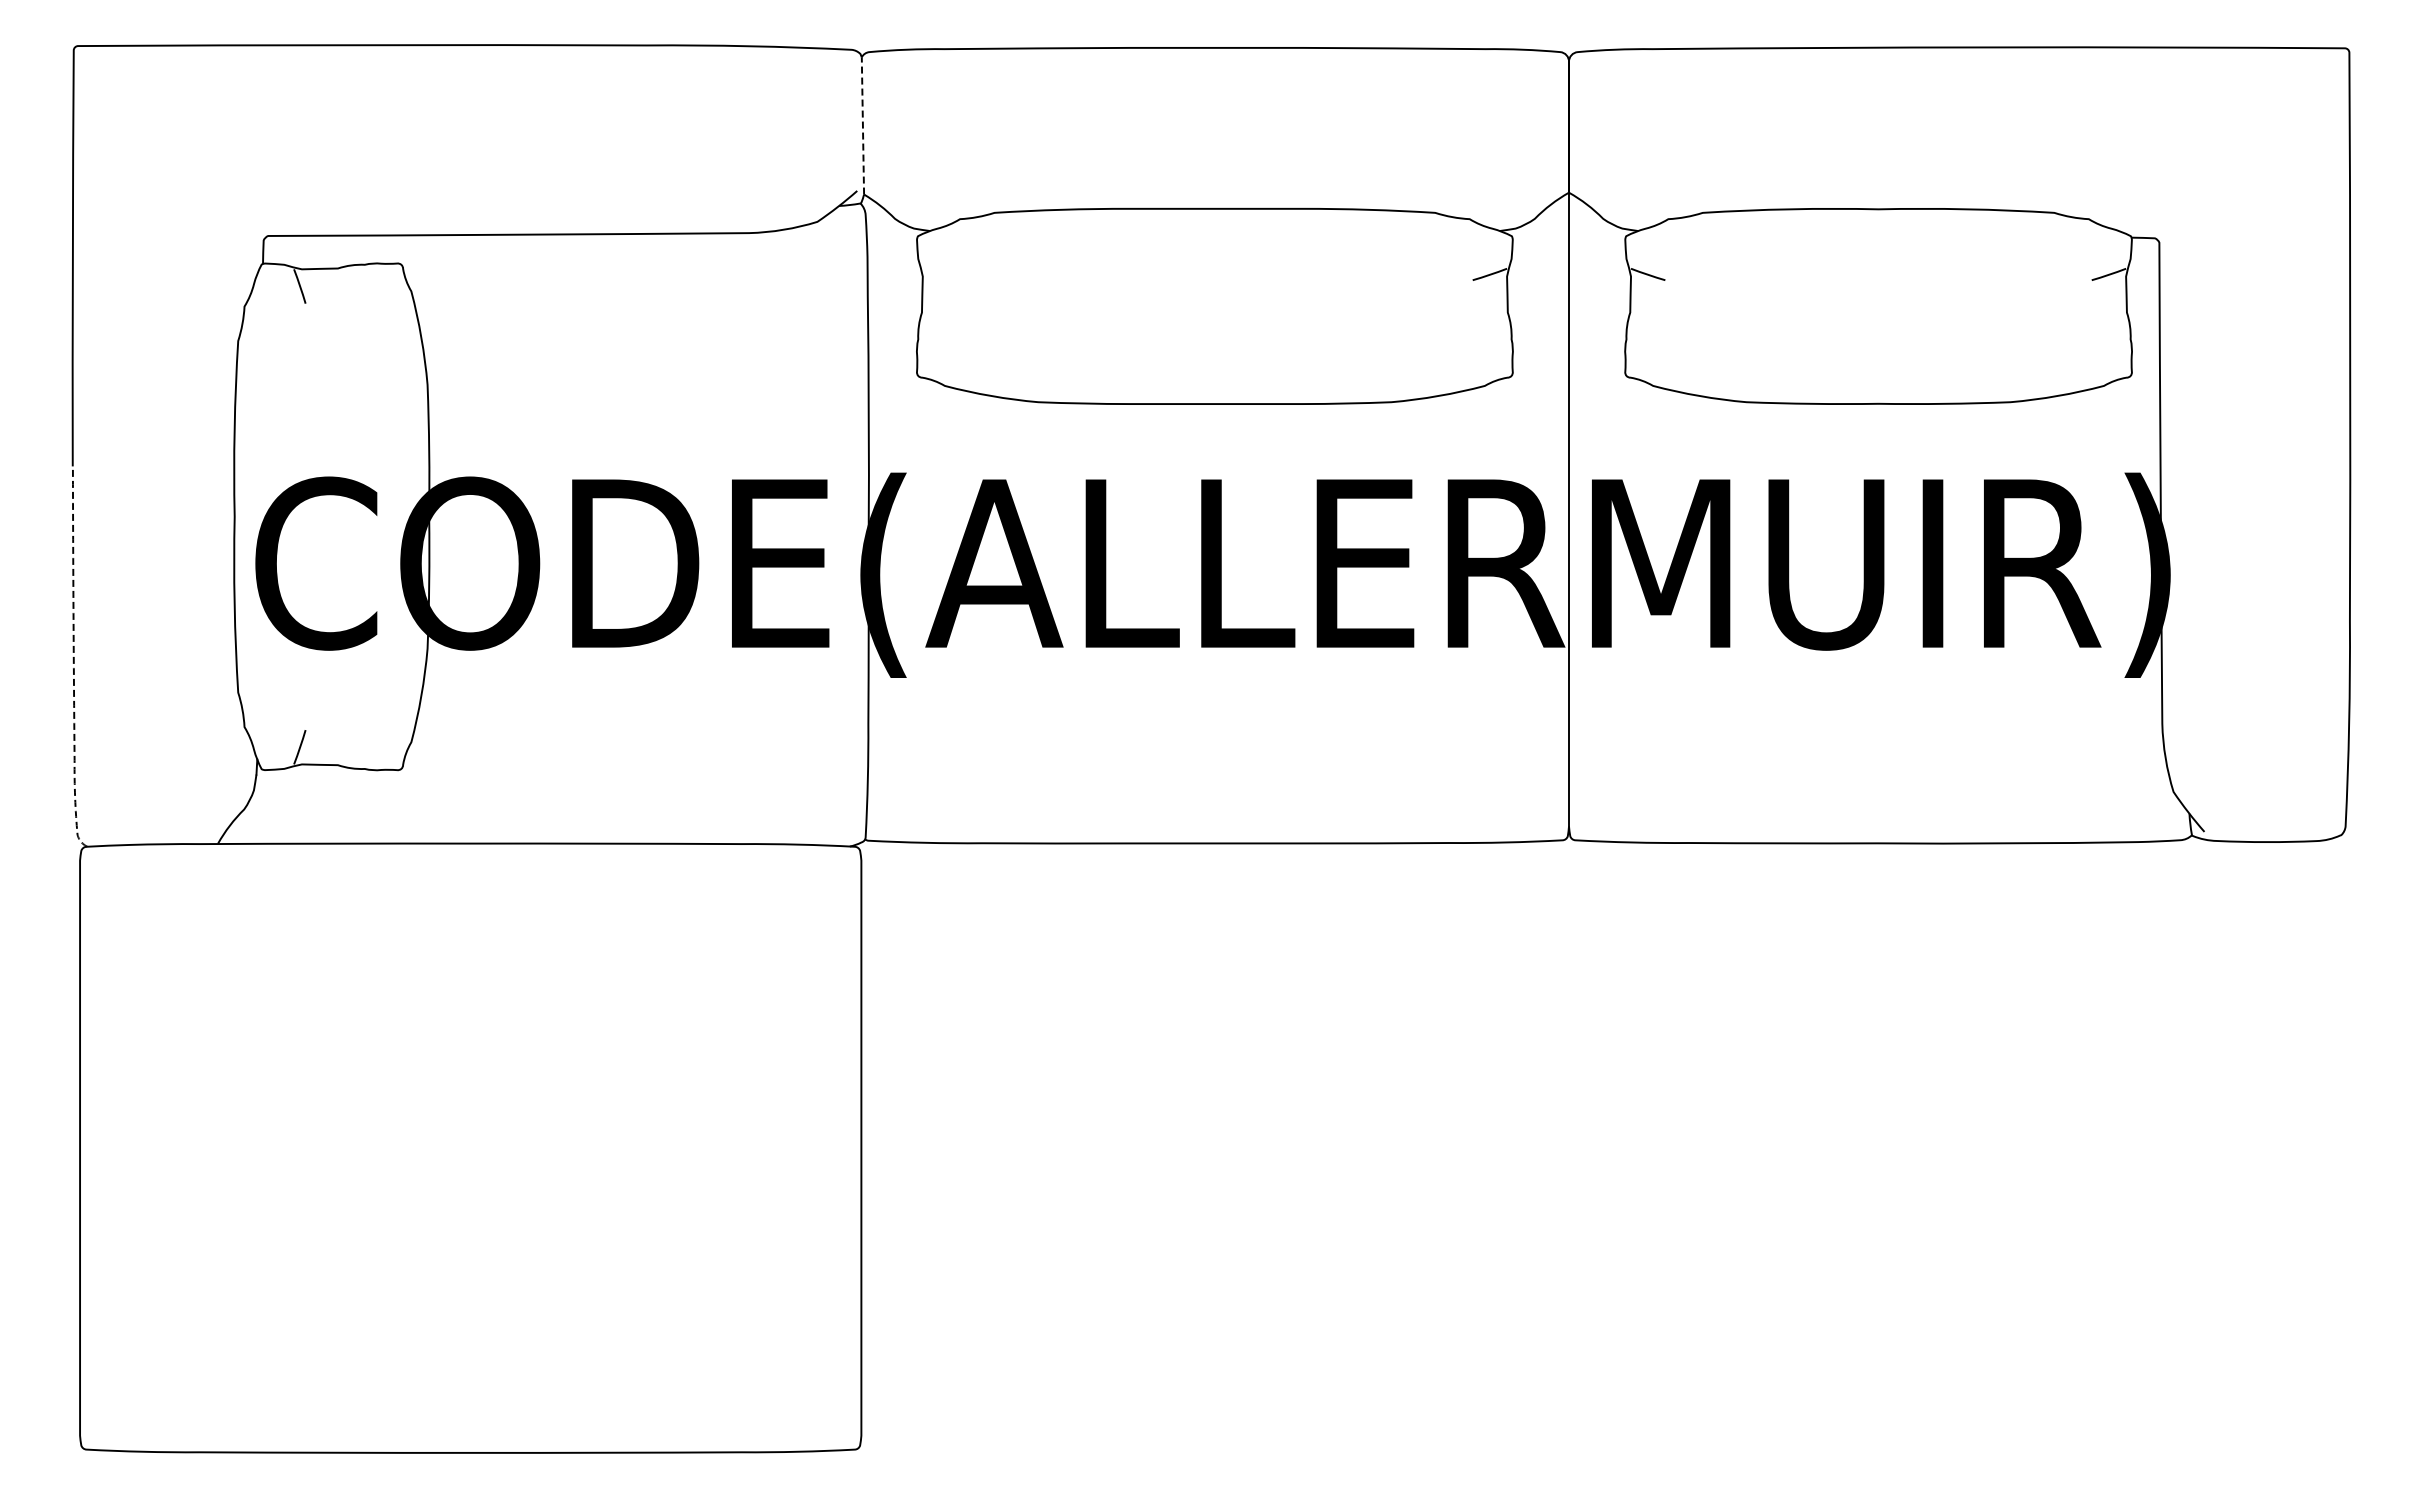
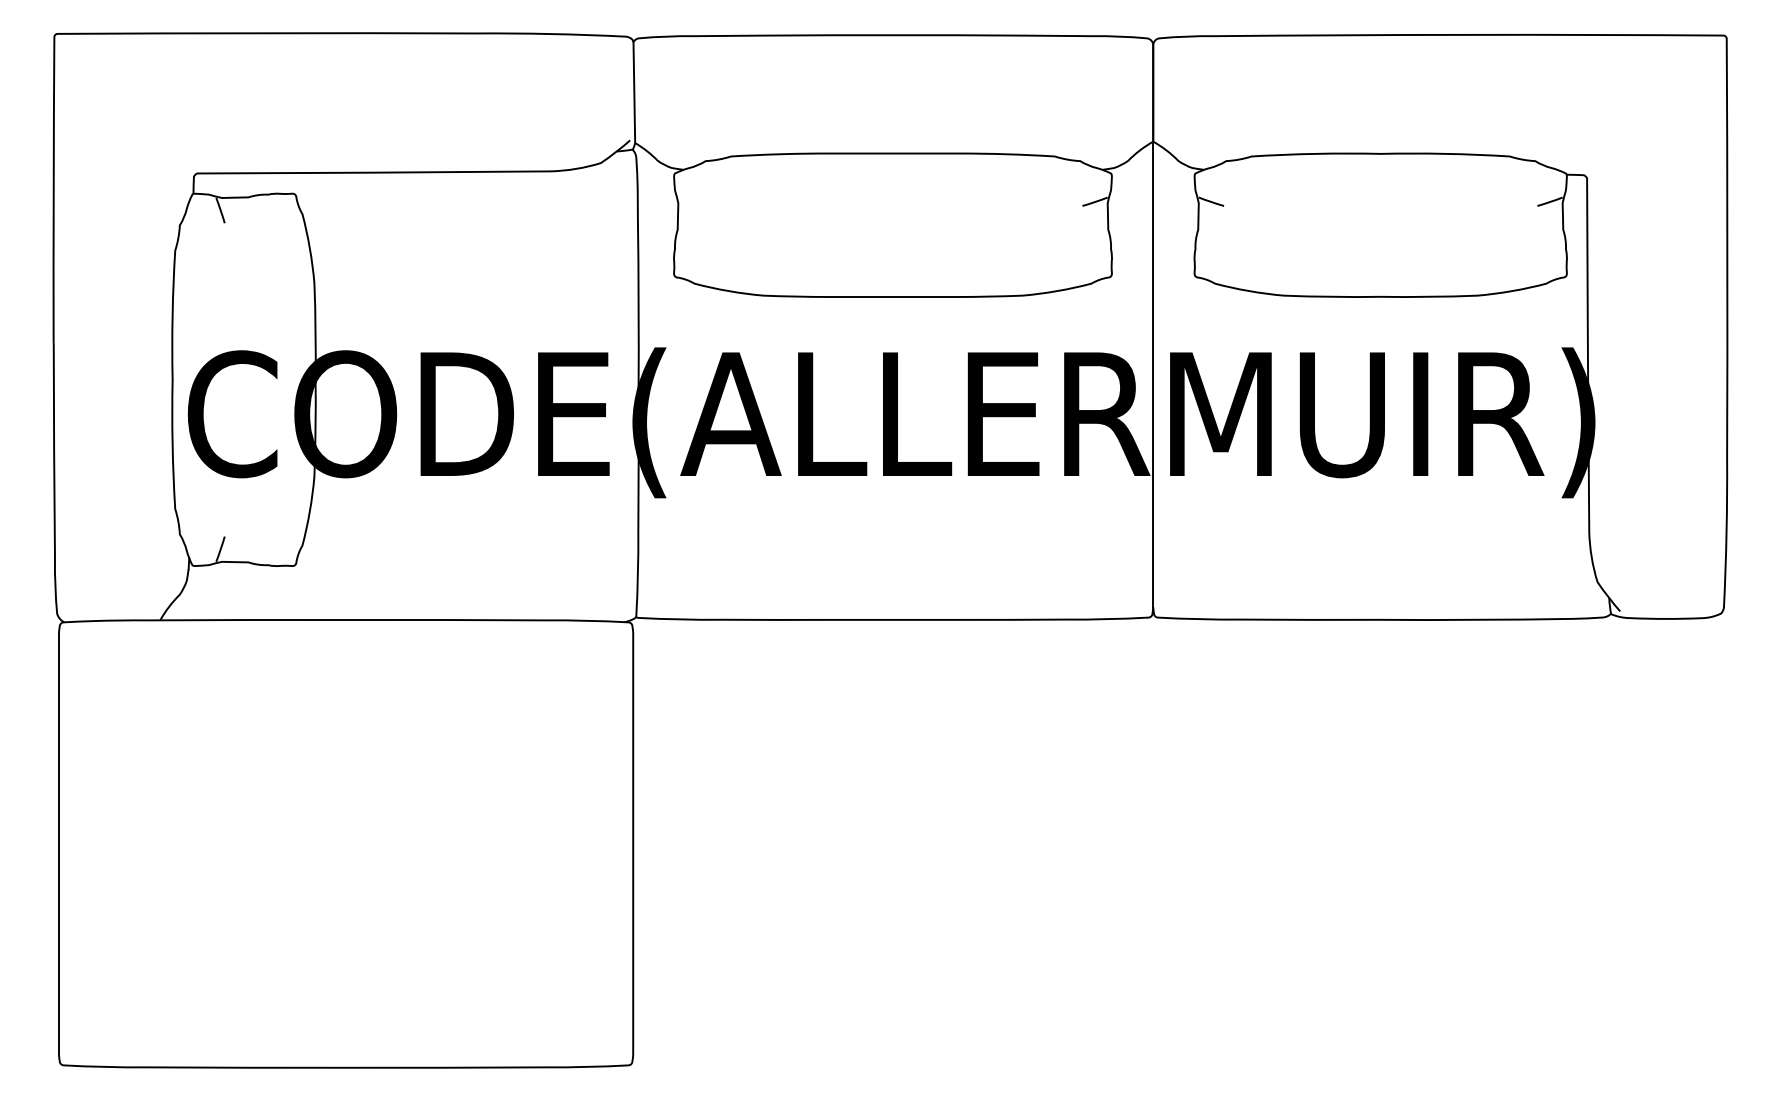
line: (862, 125) -> (634, 92), dashed -> solid
line: (73, 661) -> (54, 486), dashed -> solid

